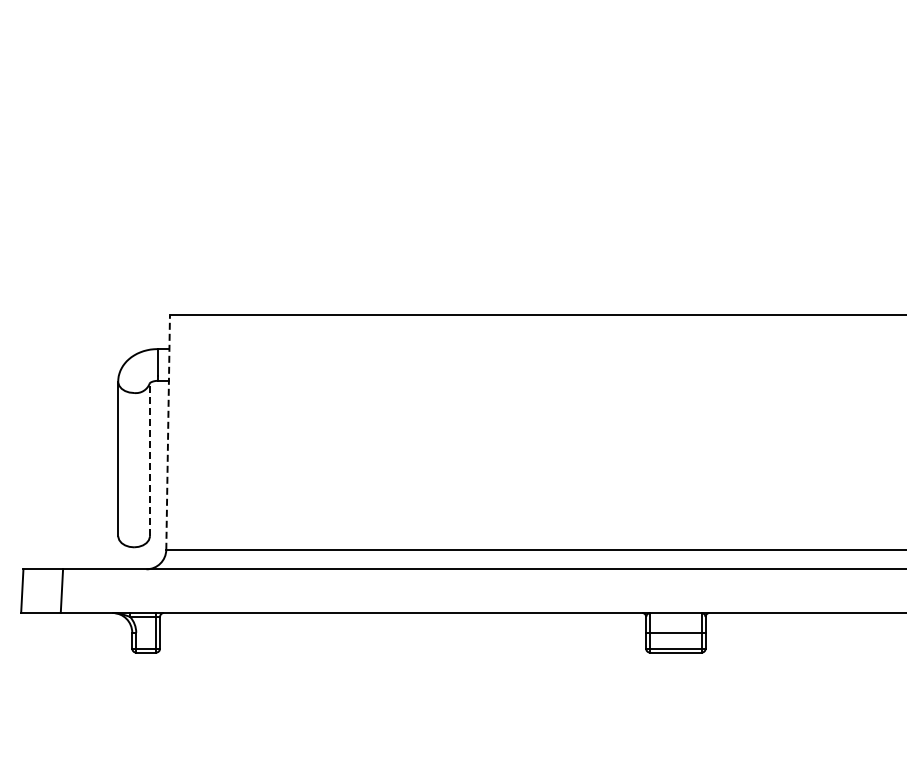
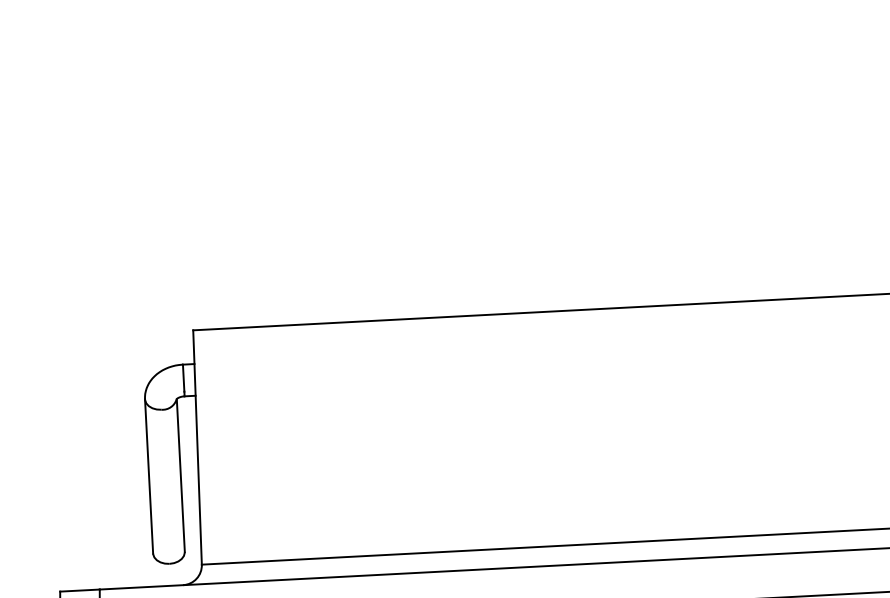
line: (168, 432) -> (197, 447), dashed -> solid
line: (149, 459) -> (180, 475), dashed -> solid

